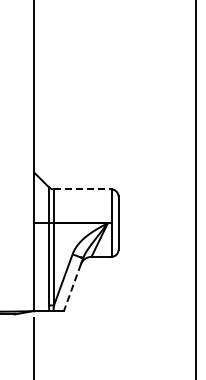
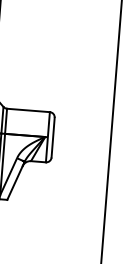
line: (82, 189) -> (28, 110), dashed -> solid
line: (72, 287) -> (15, 182), dashed -> solid

